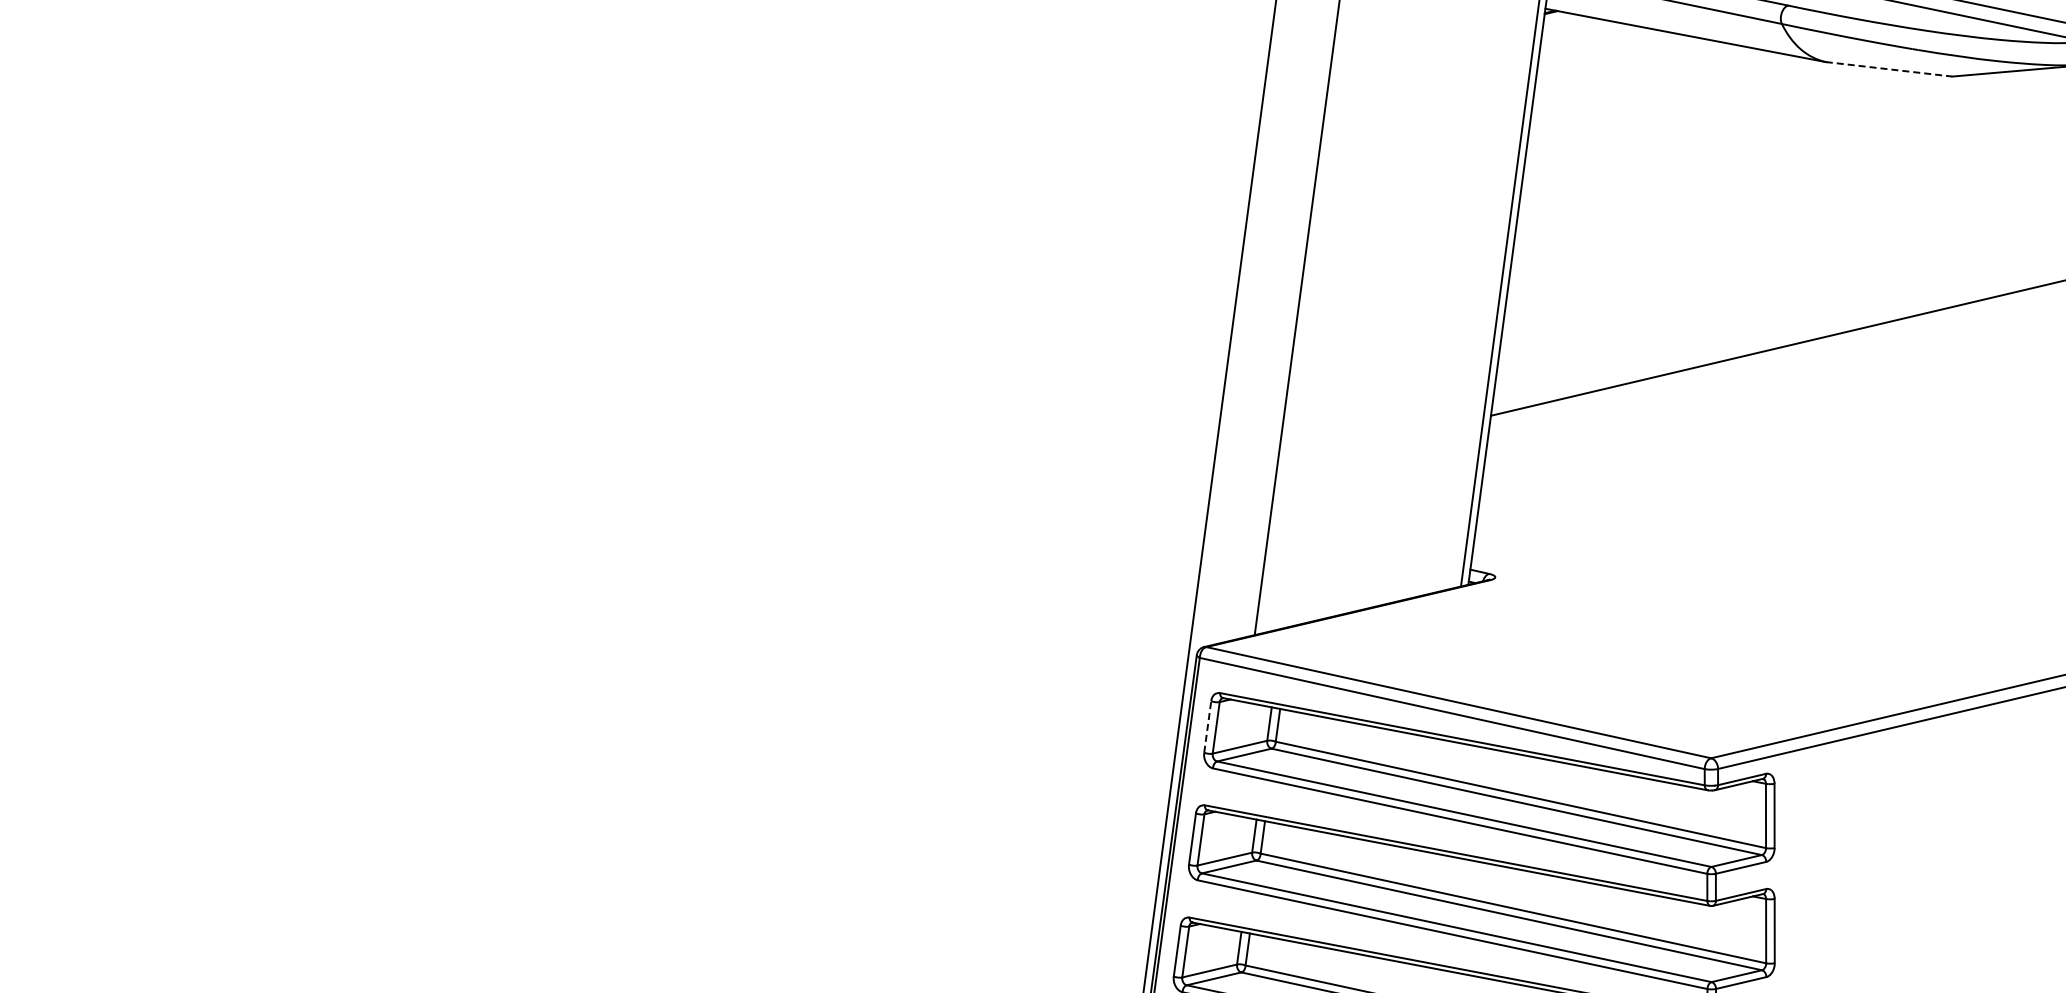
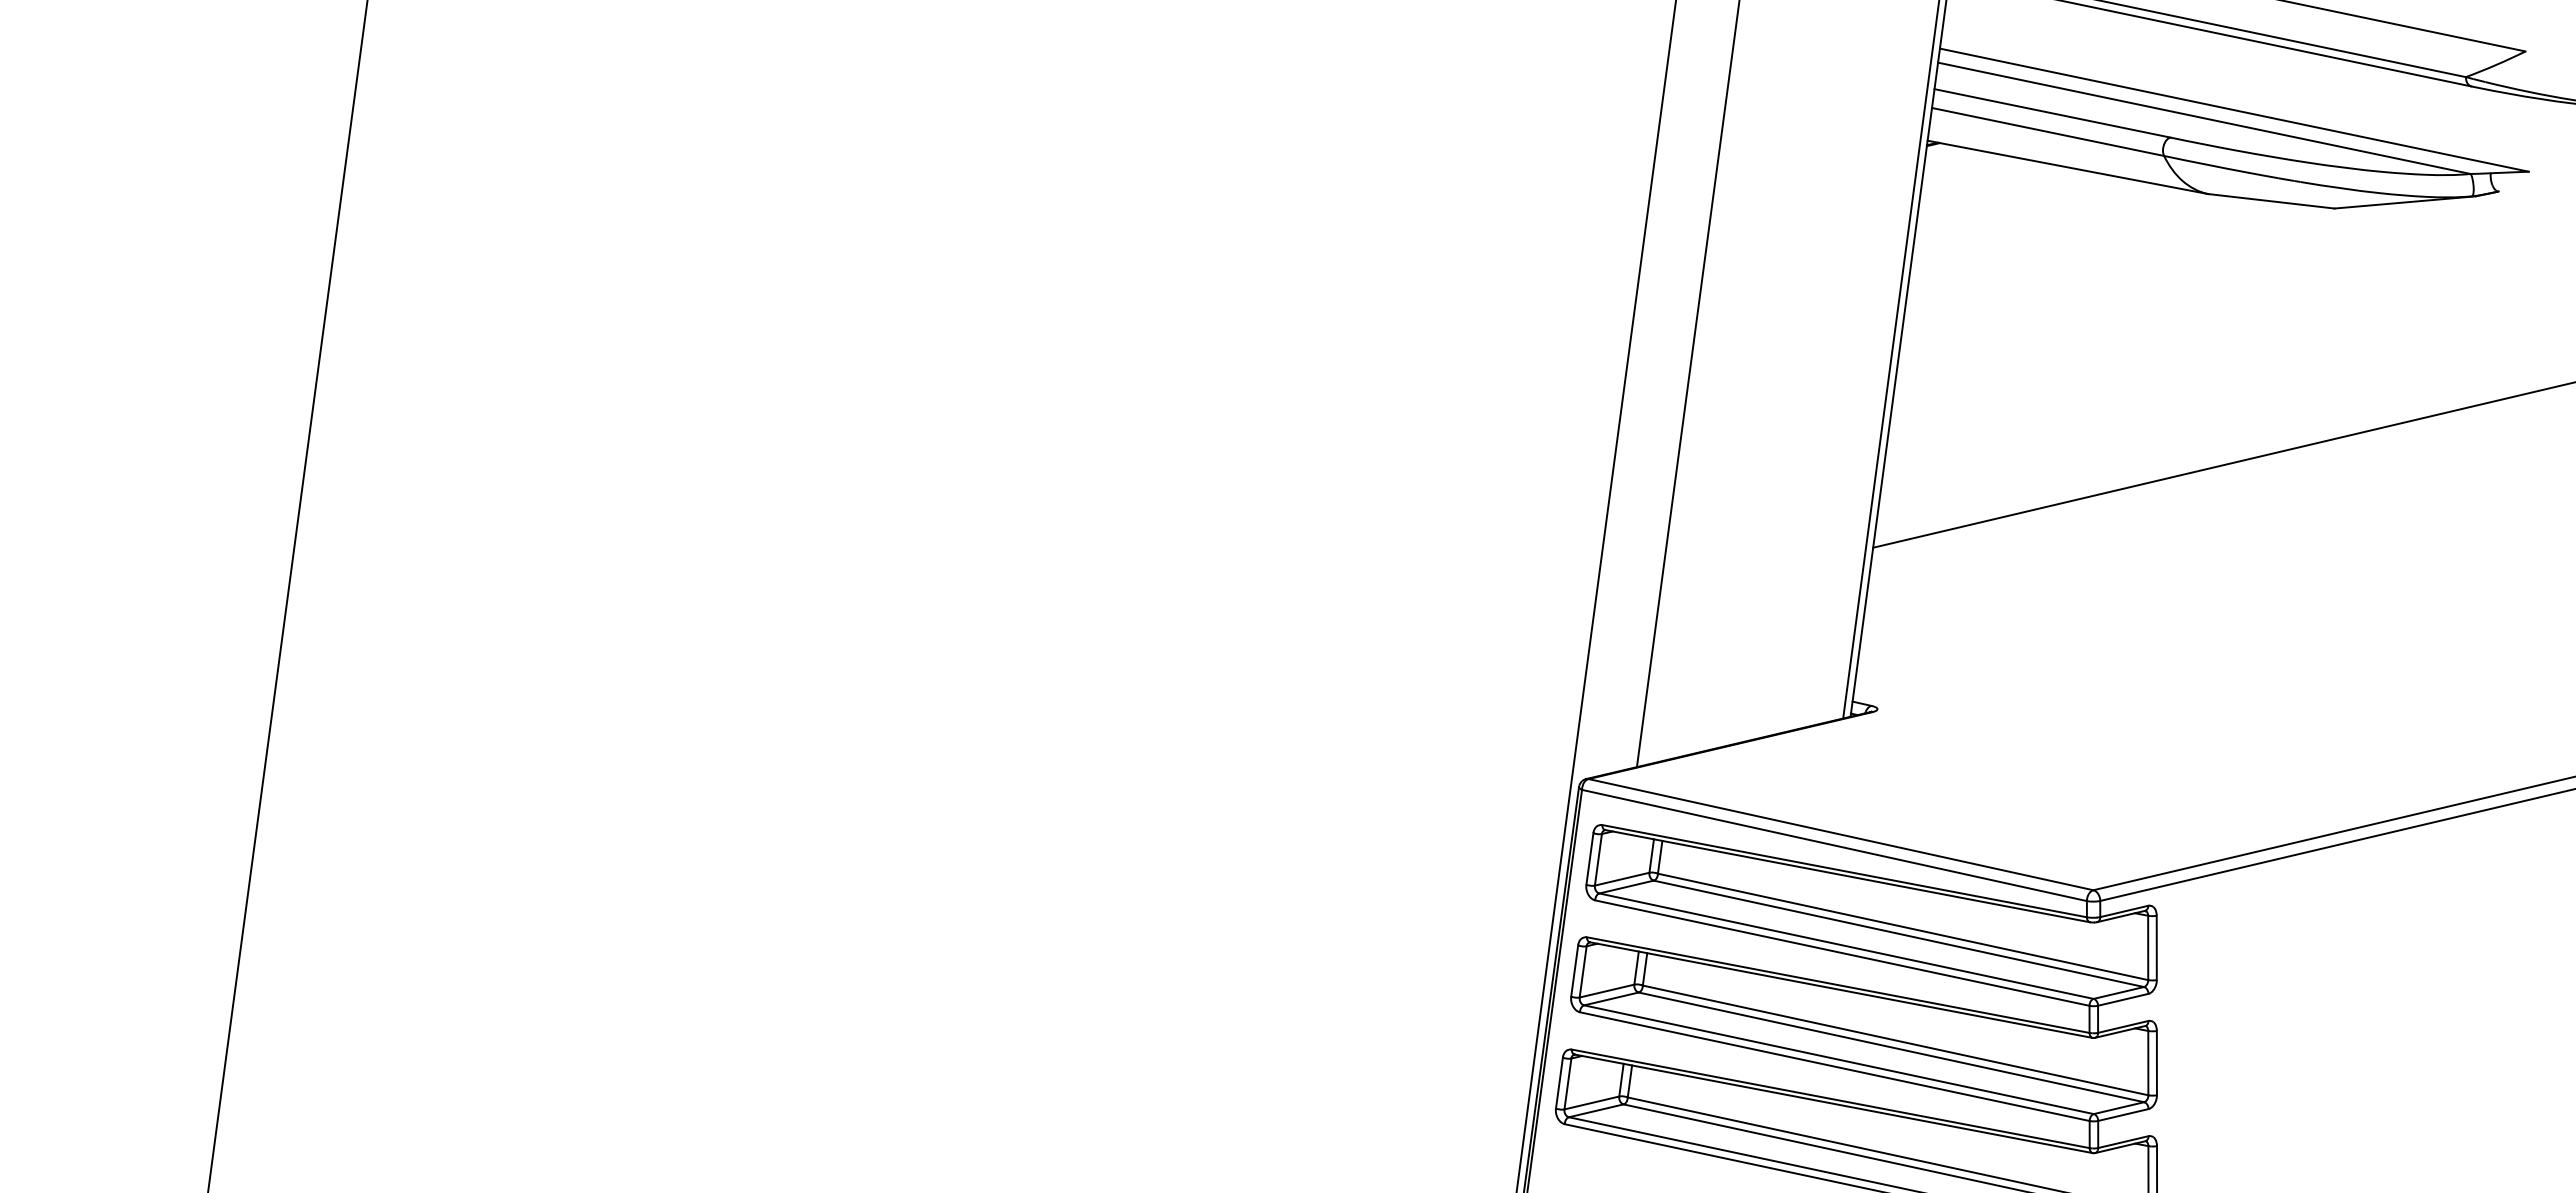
line: (1889, 69) -> (2271, 201), dashed -> solid
line: (1208, 726) -> (1590, 858), dashed -> solid

